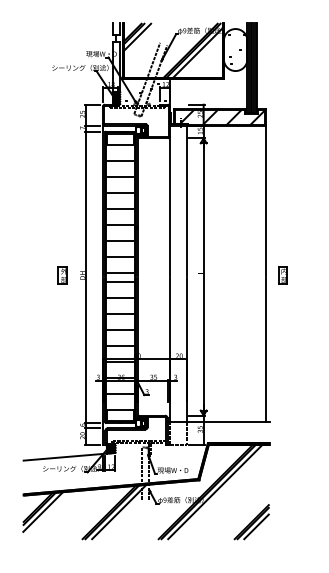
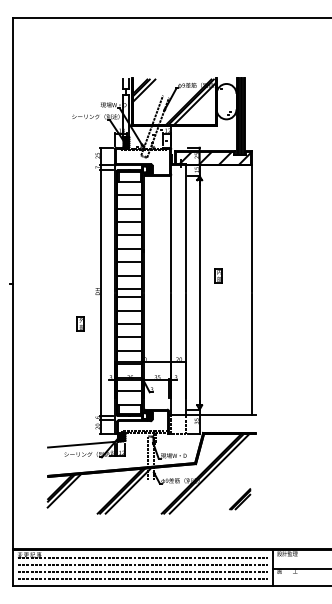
part: (62, 275) -> (80, 323), moved
part: (283, 275) -> (218, 275), moved
part: (250, 521) -> (239, 498), size x0.7

